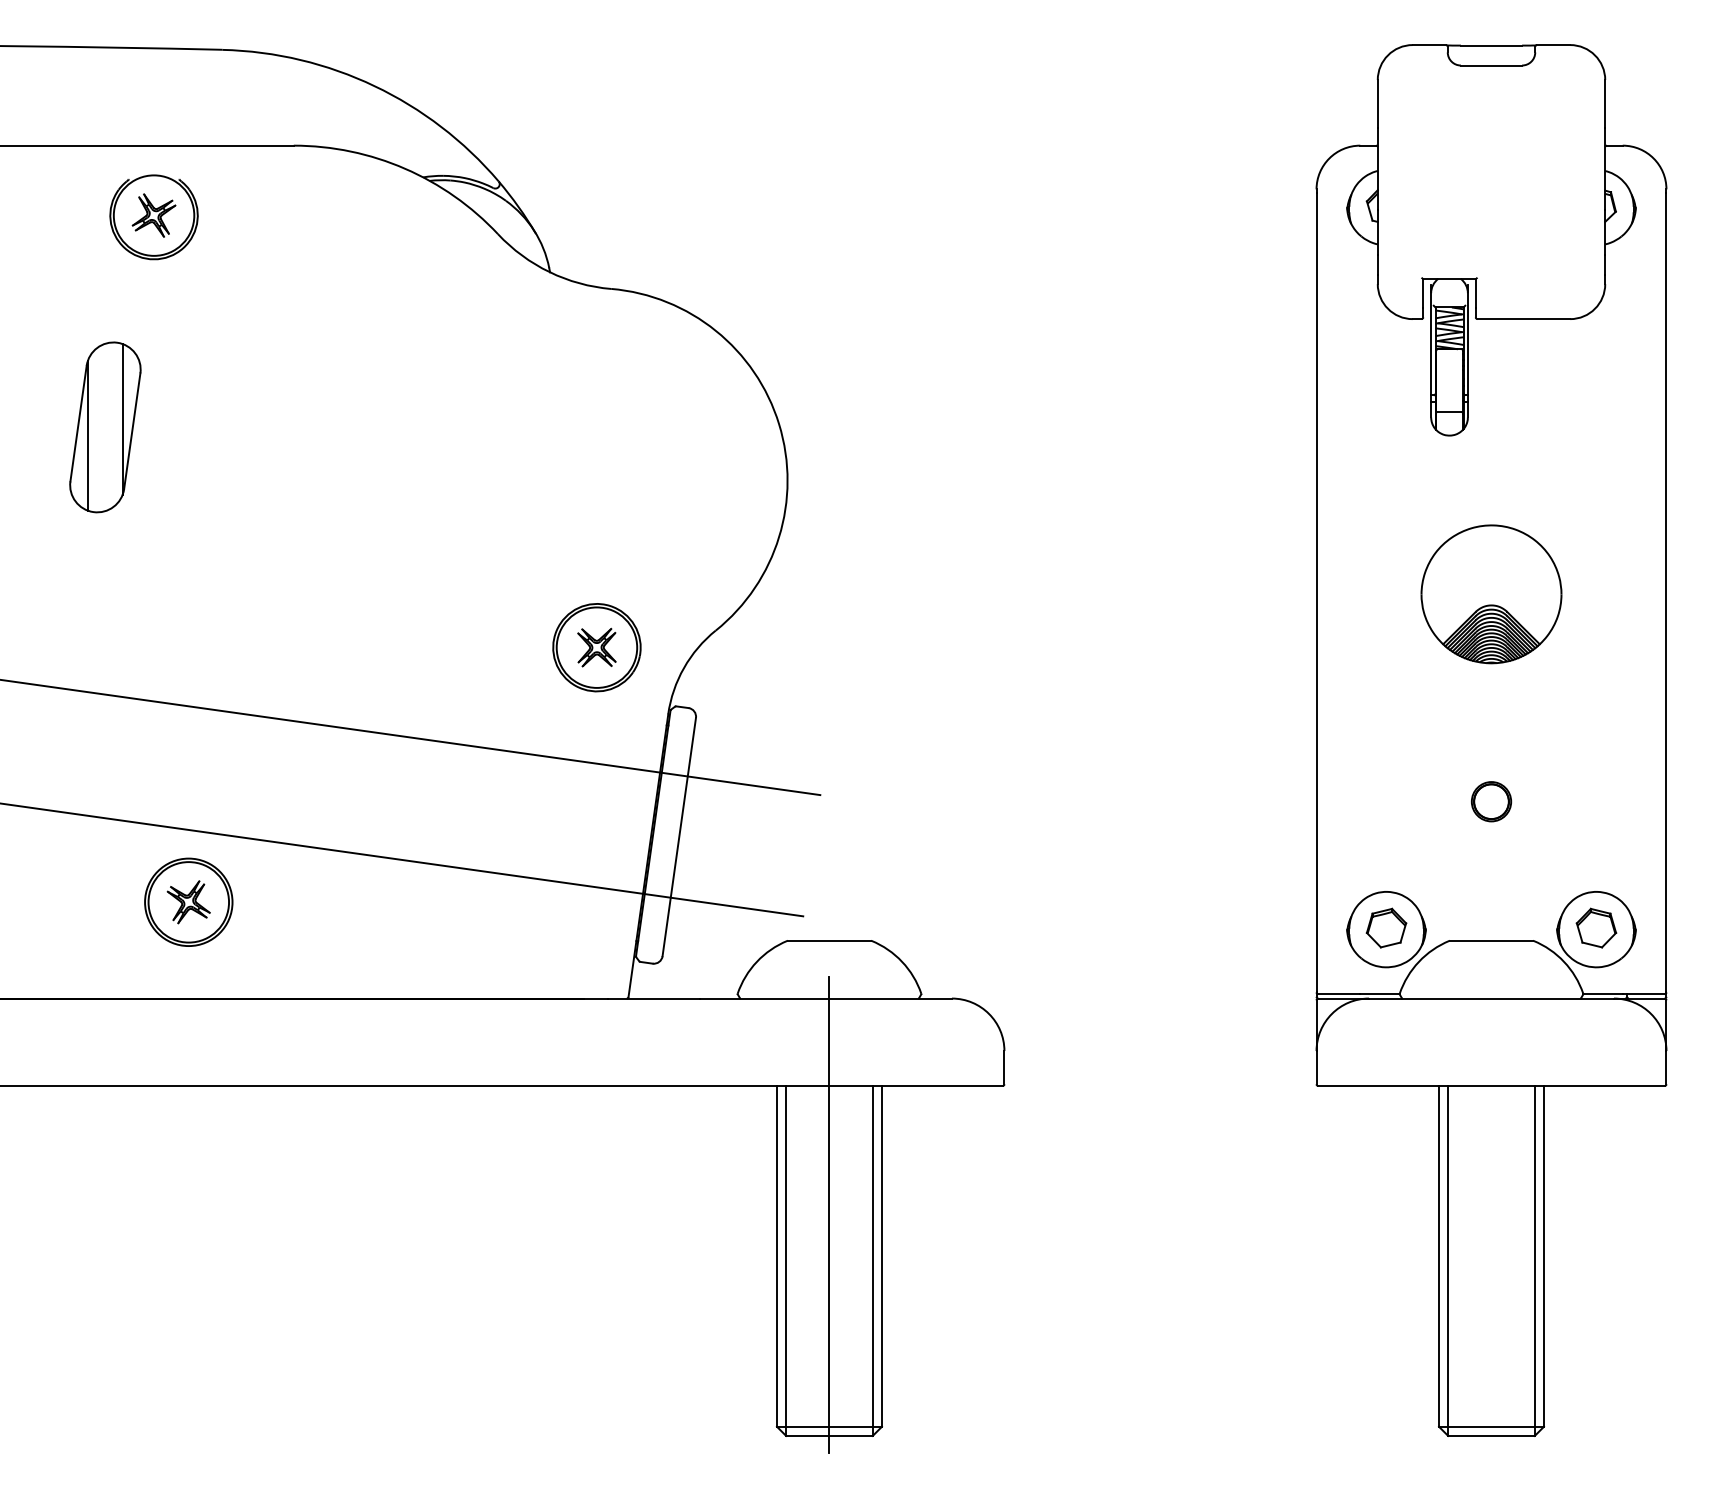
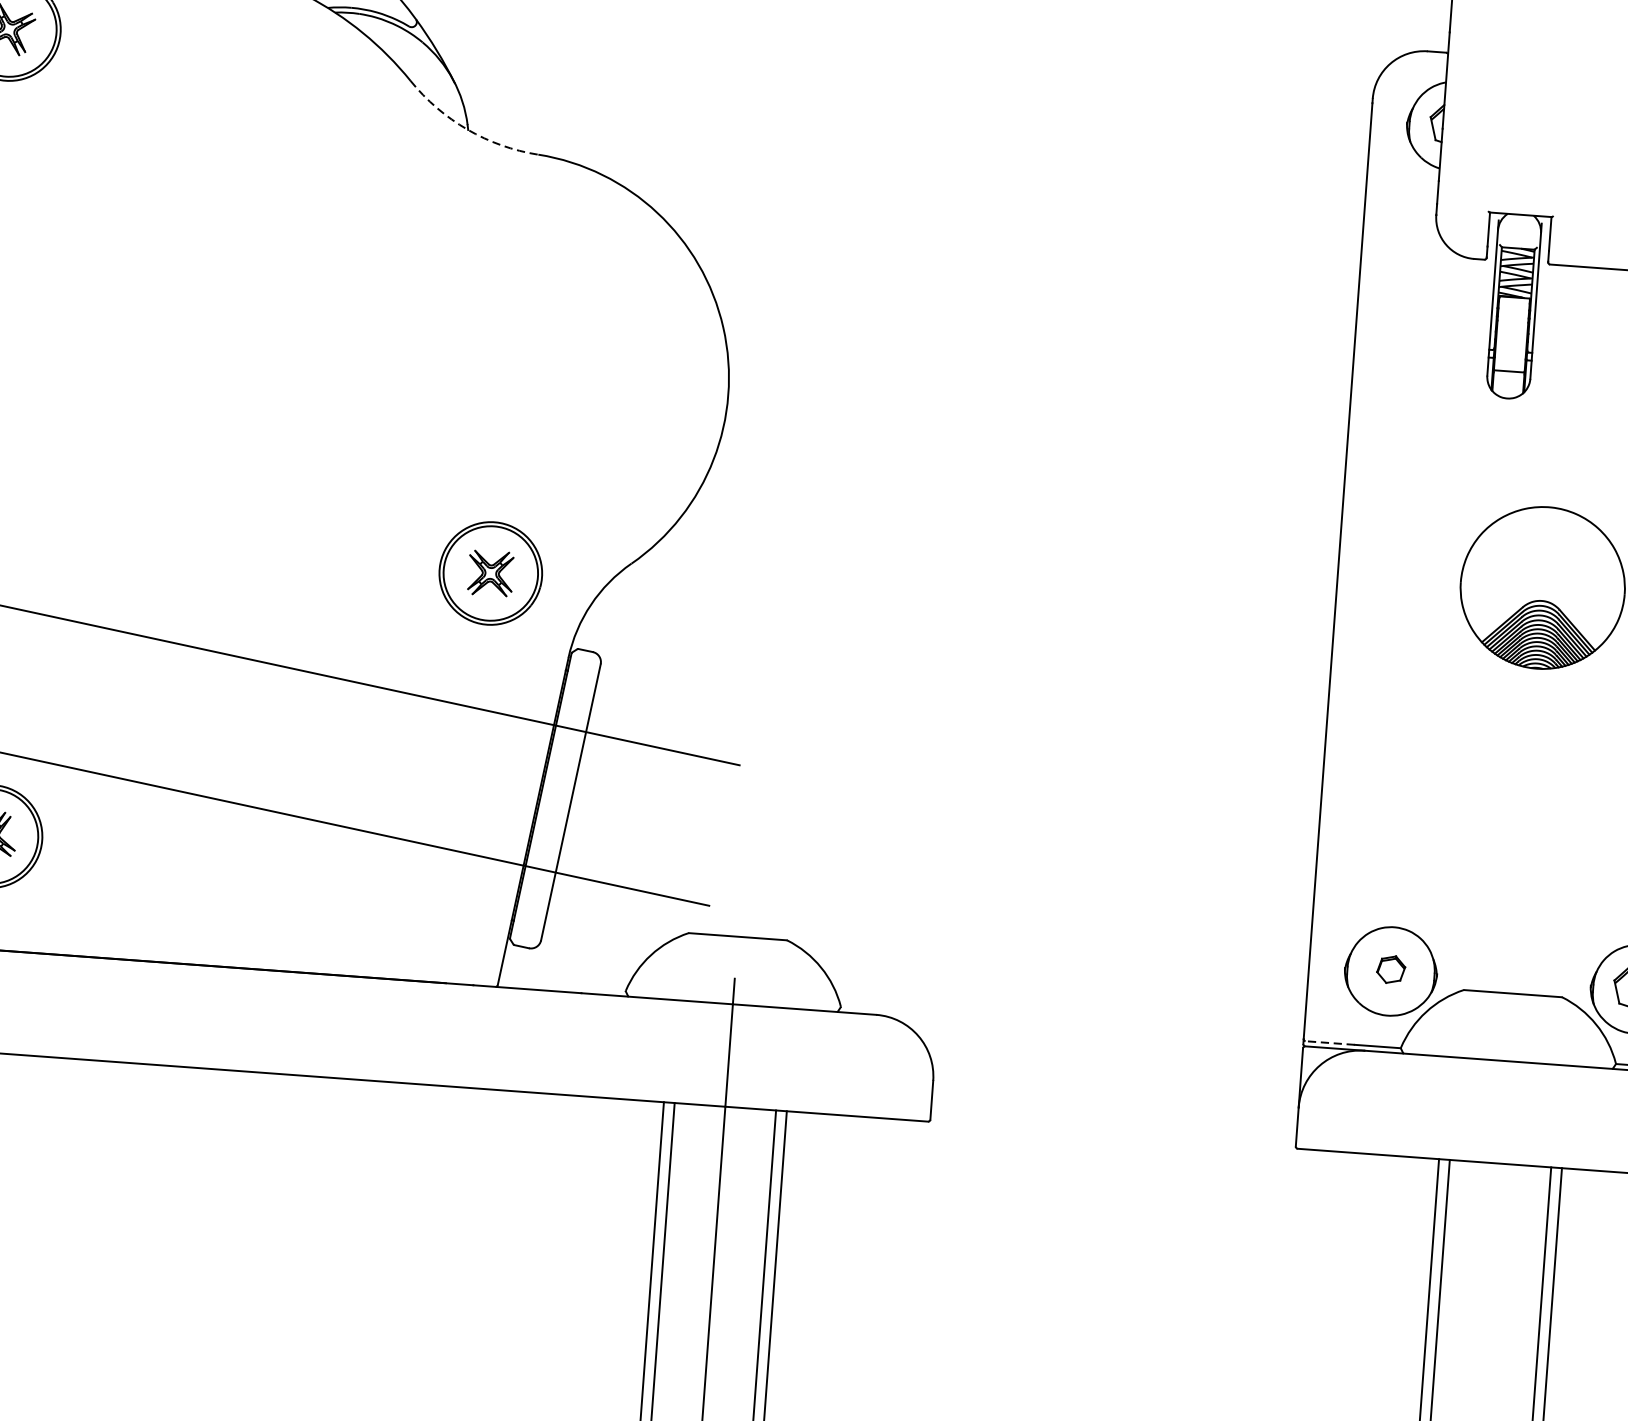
arc: (549, 272) -> (467, 130), solid -> dashed
part: (1491, 801) -> (1524, 830), removed
part: (1386, 927) -> (1391, 969), size x0.6
line: (1339, 994) -> (1330, 1043), solid -> dashed

